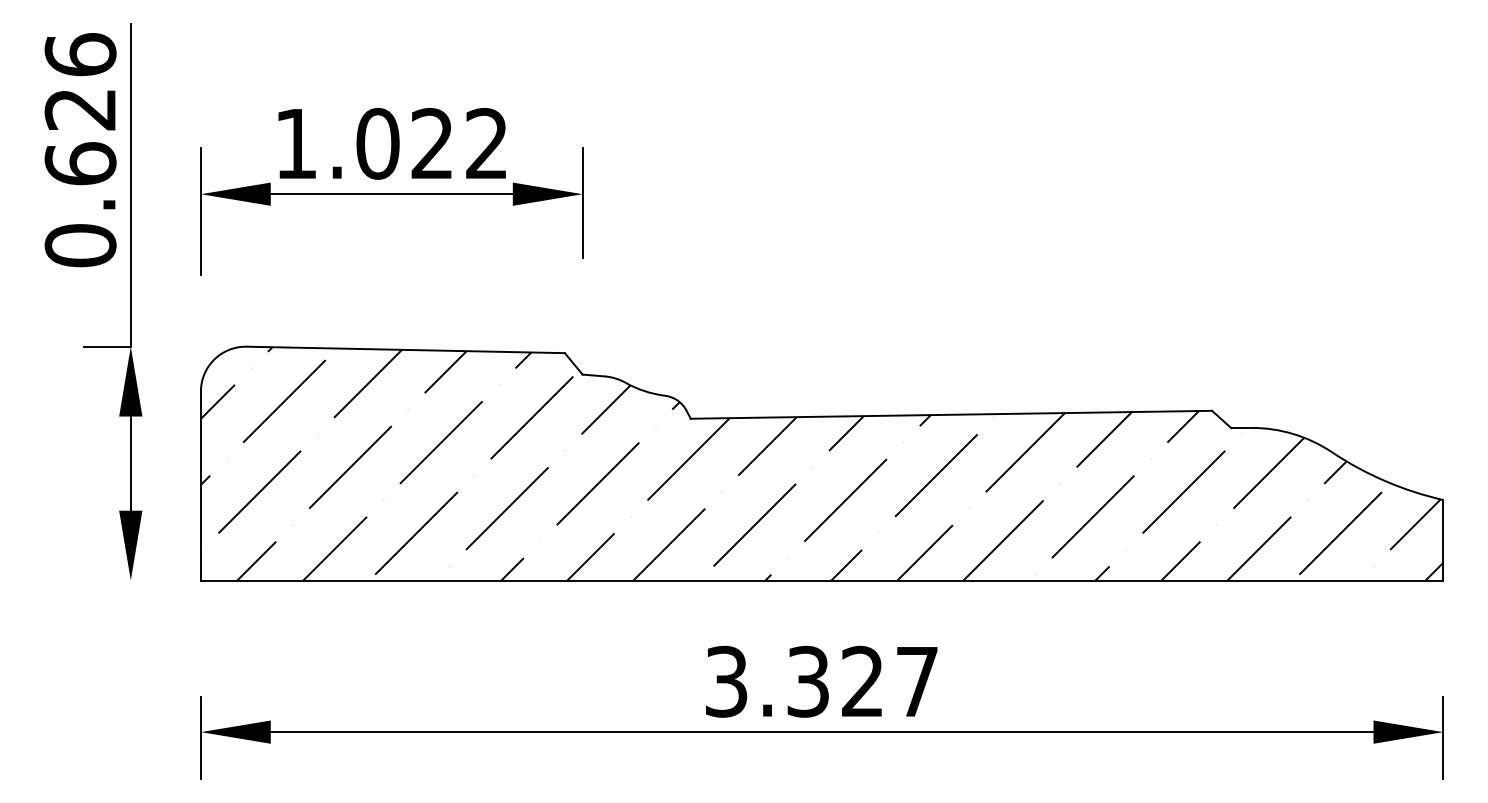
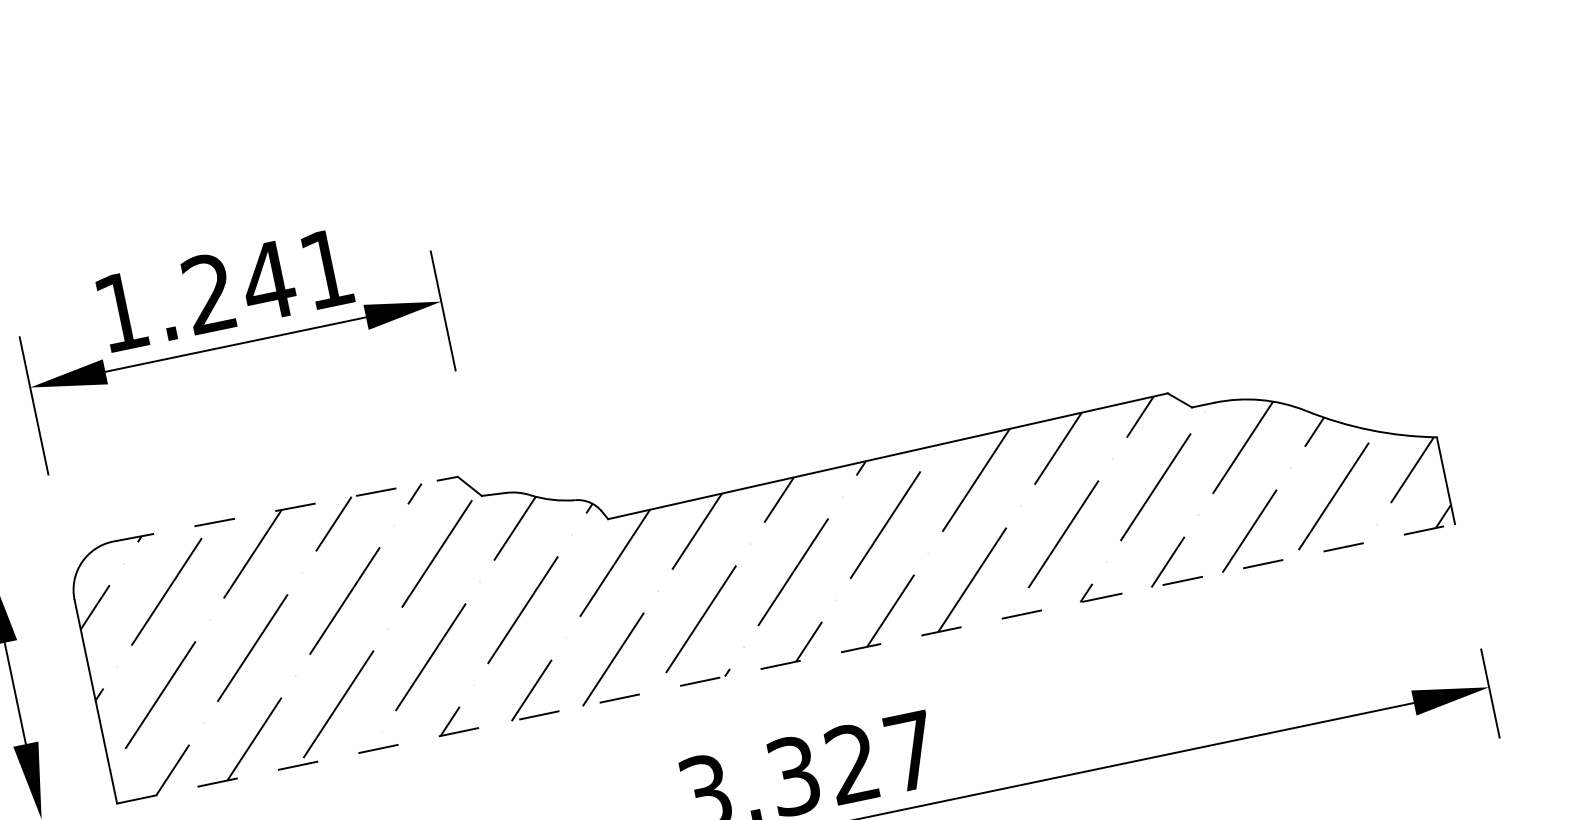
text: (431, 143) -> (267, 281), 1.022 -> 1.241
line: (406, 349) -> (286, 508), solid -> dashed
line: (822, 580) -> (786, 663), solid -> dashed

